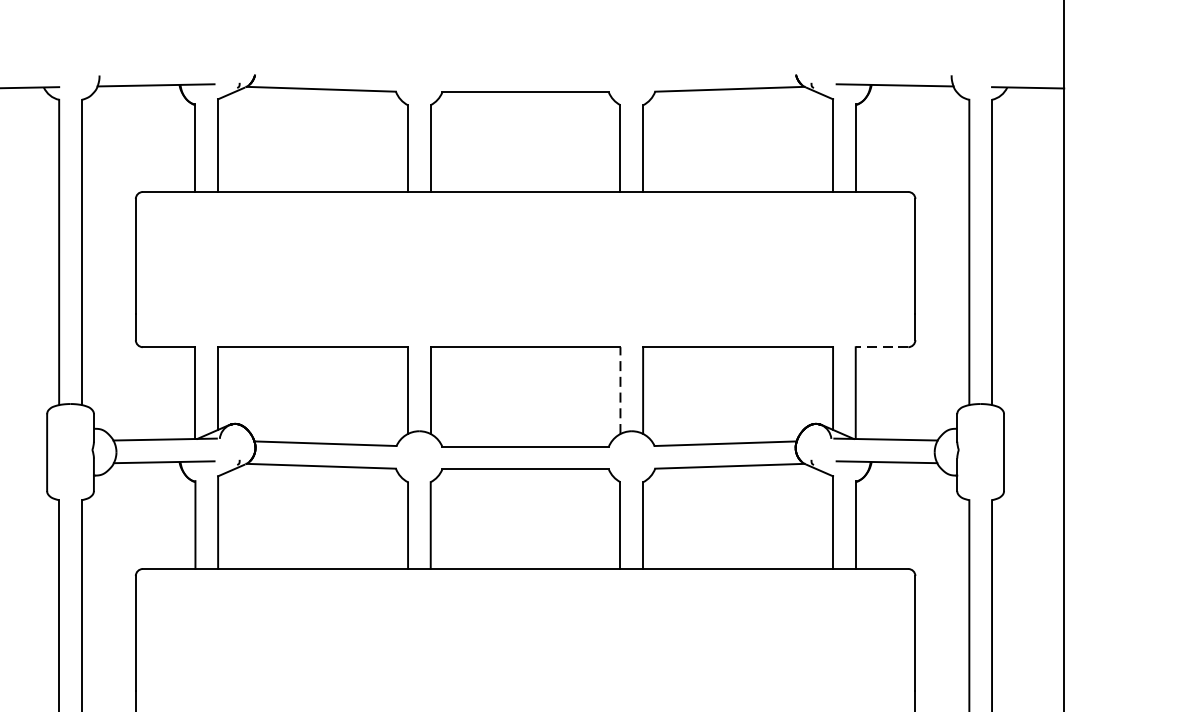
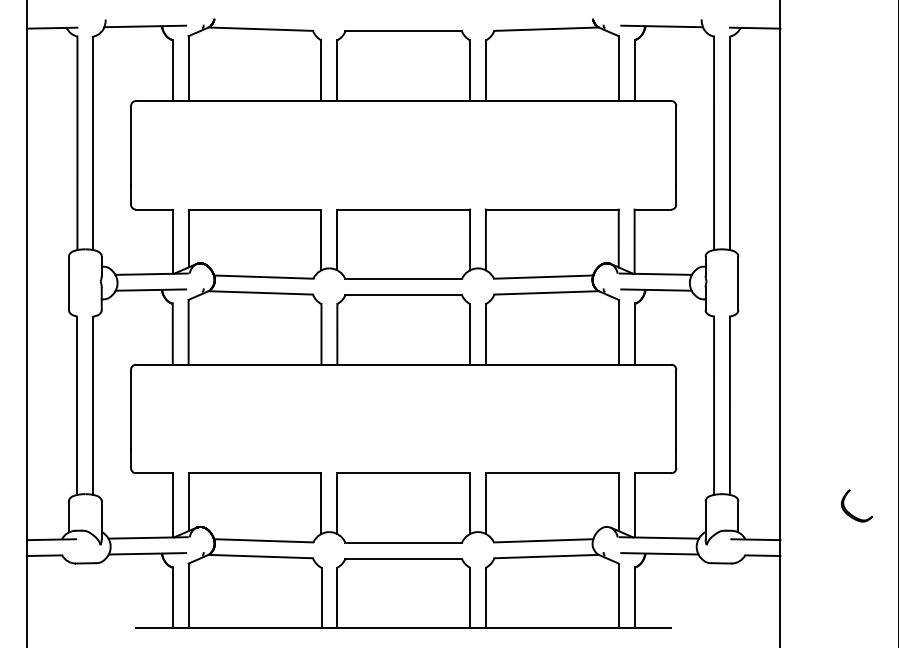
line: (881, 347) -> (652, 209), dashed -> solid
line: (621, 389) -> (470, 239), dashed -> solid

